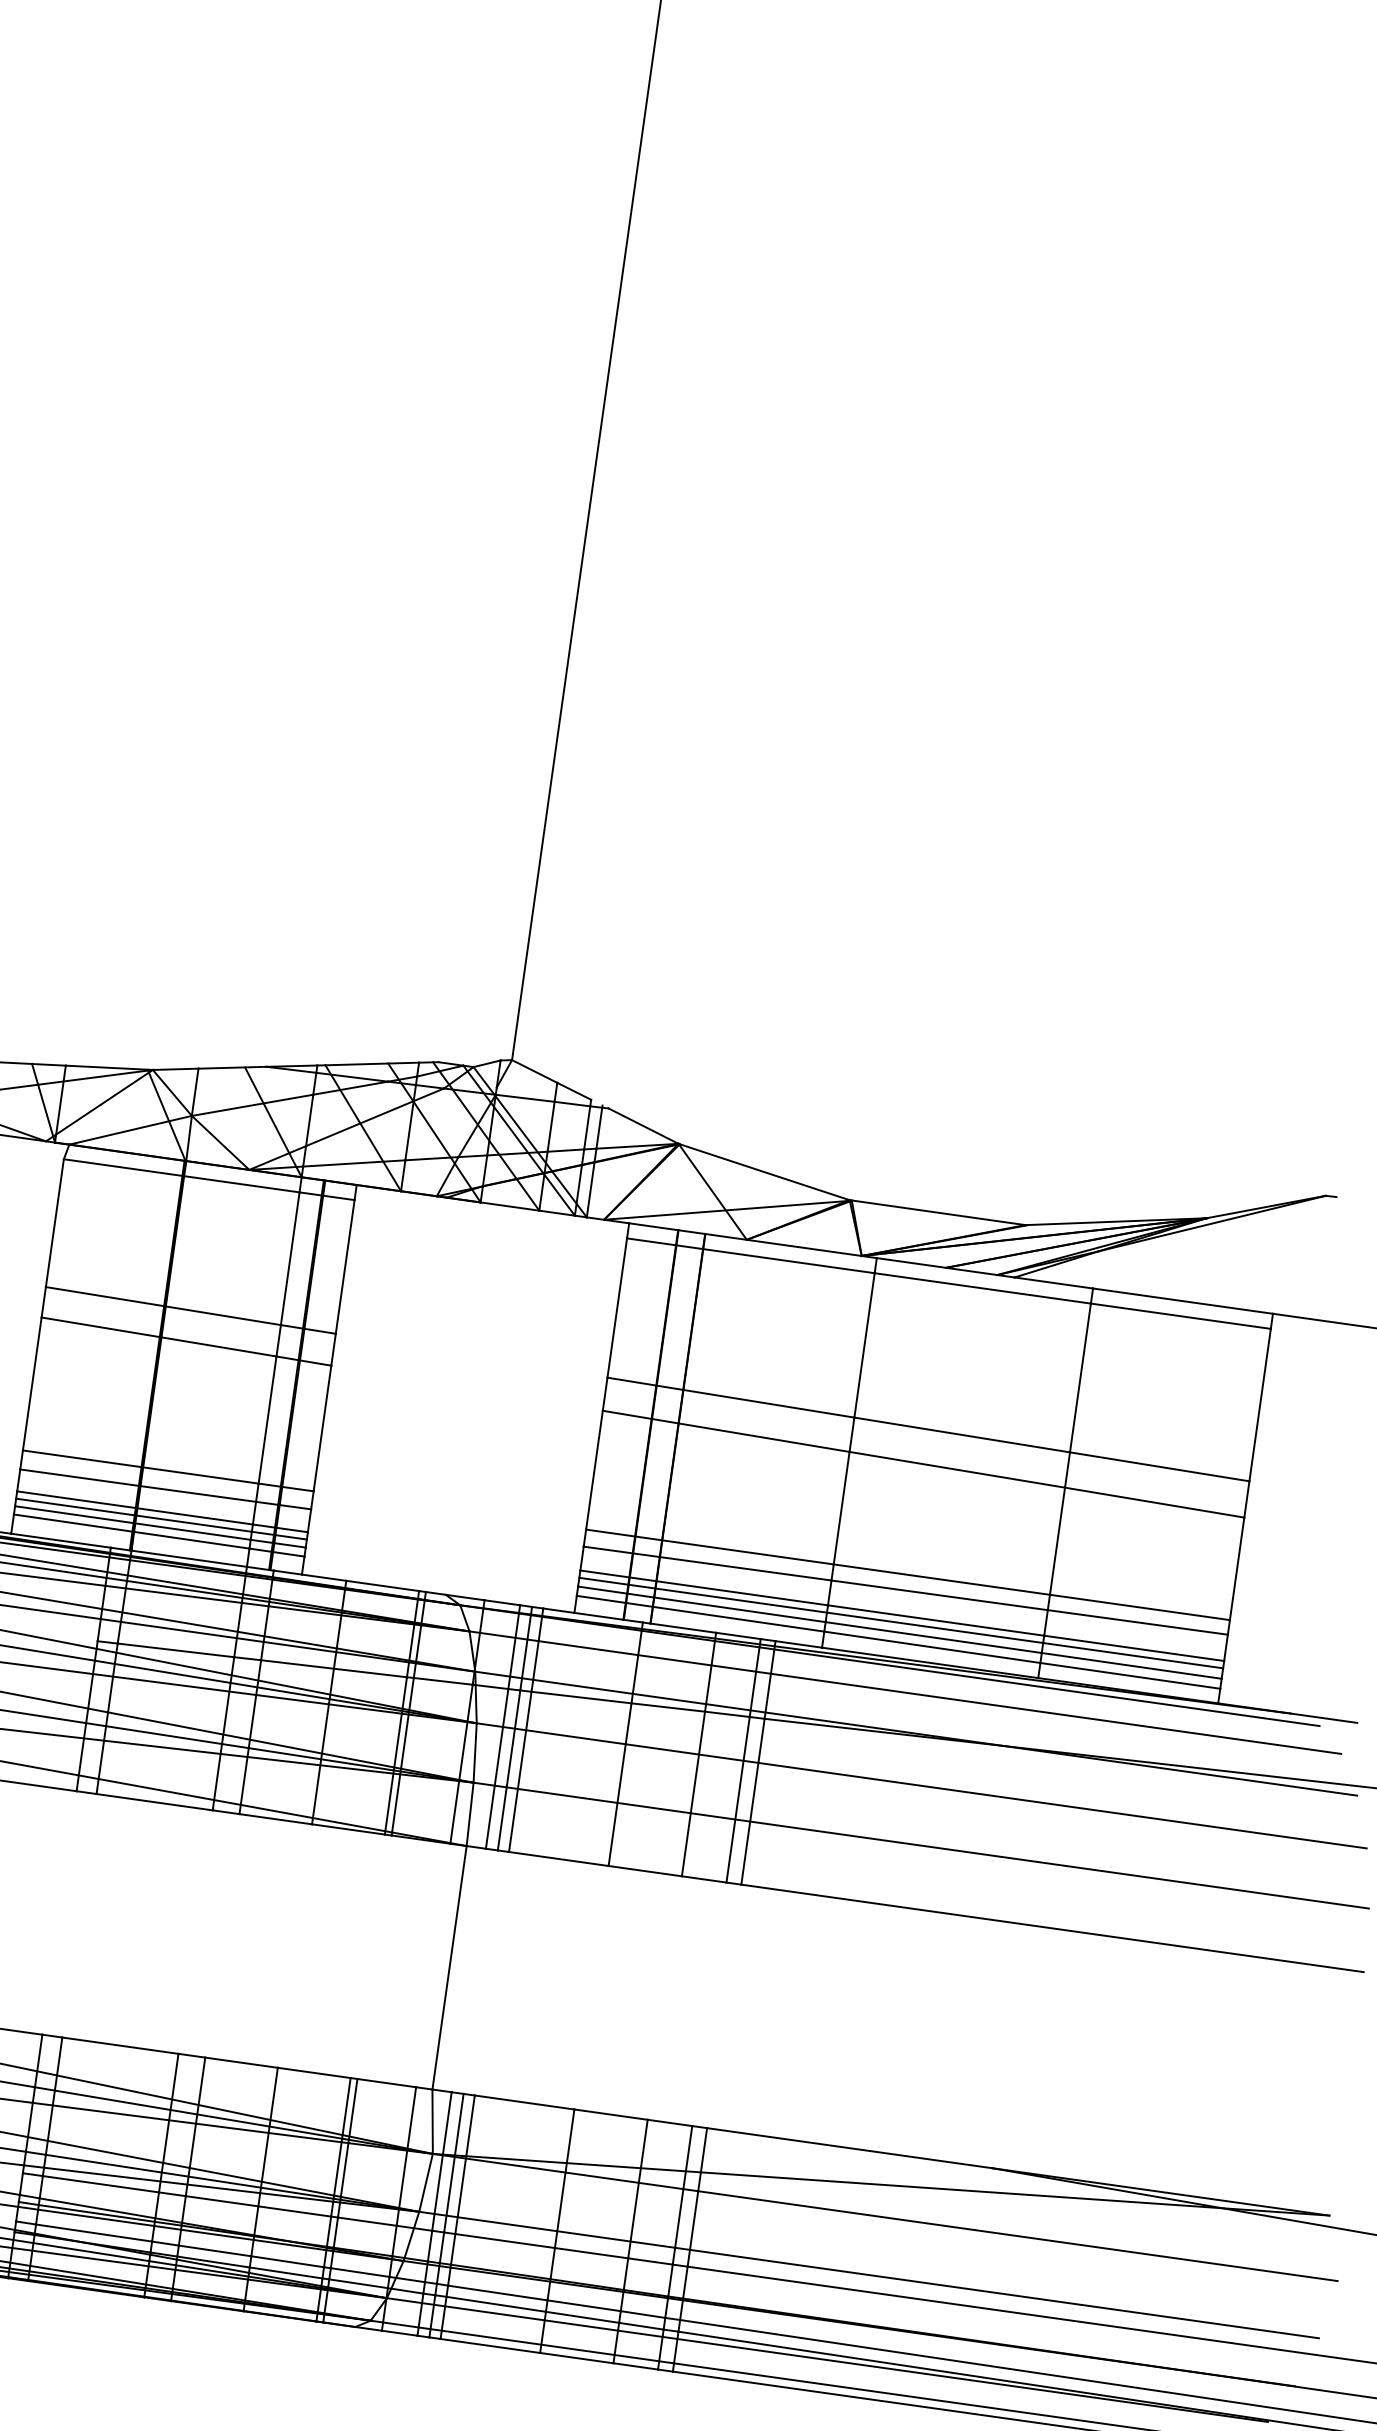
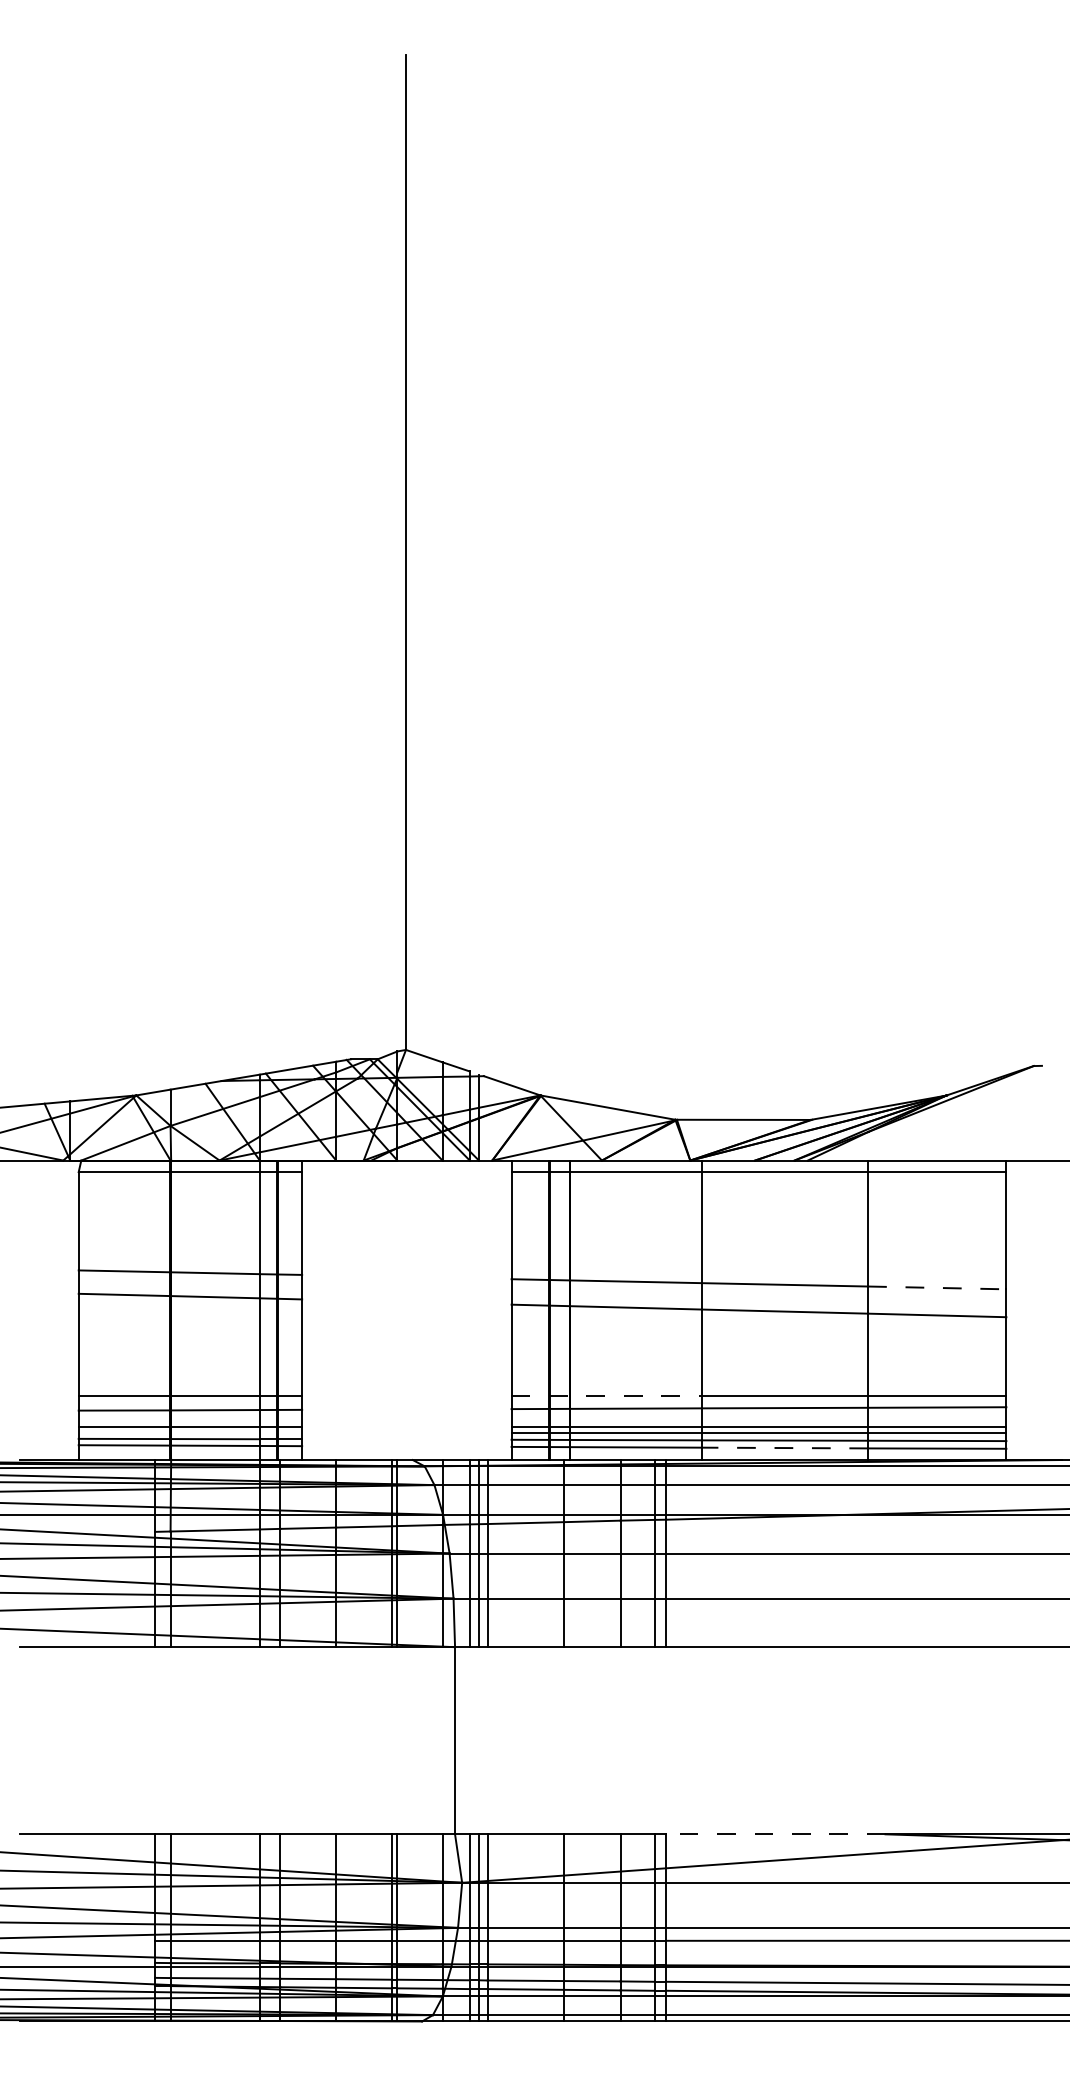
line: (1160, 1466) -> (937, 1287), solid -> dashed
line: (161, 1519) -> (190, 1433), removed
line: (710, 1547) -> (607, 1396), solid -> dashed
line: (931, 1647) -> (784, 1448), solid -> dashed
line: (849, 2148) -> (775, 1834), solid -> dashed

